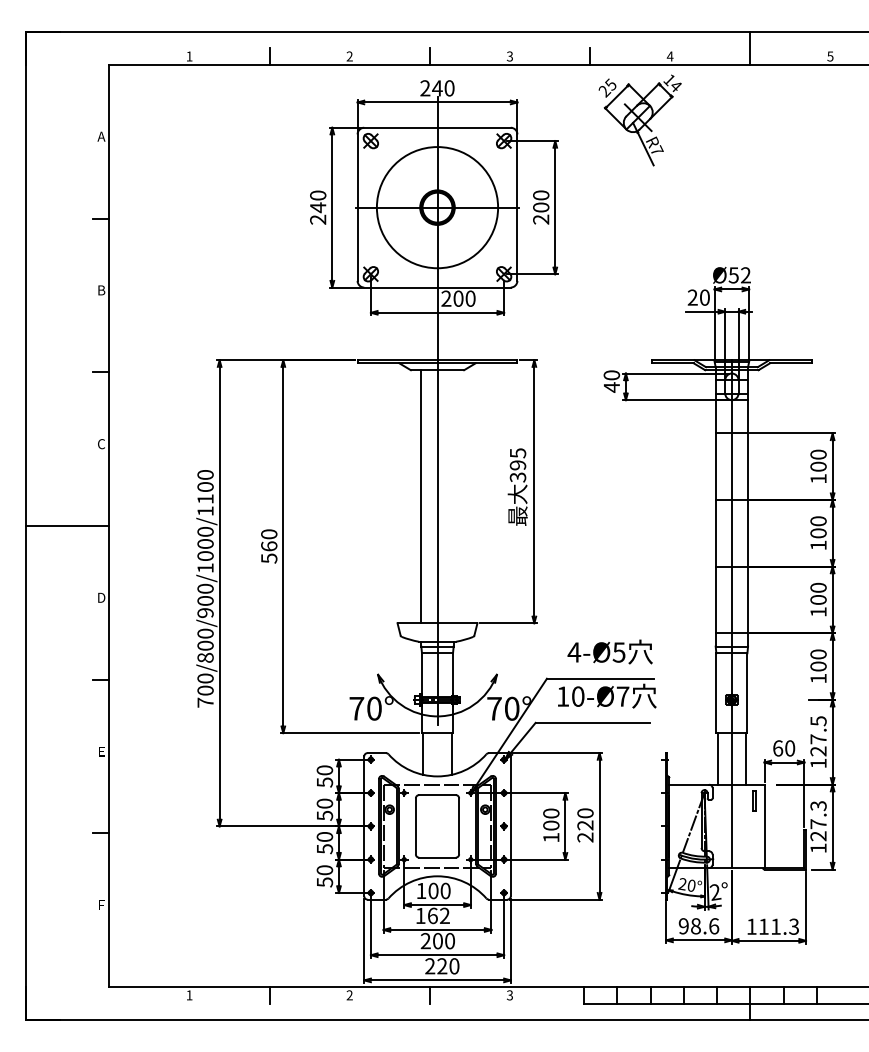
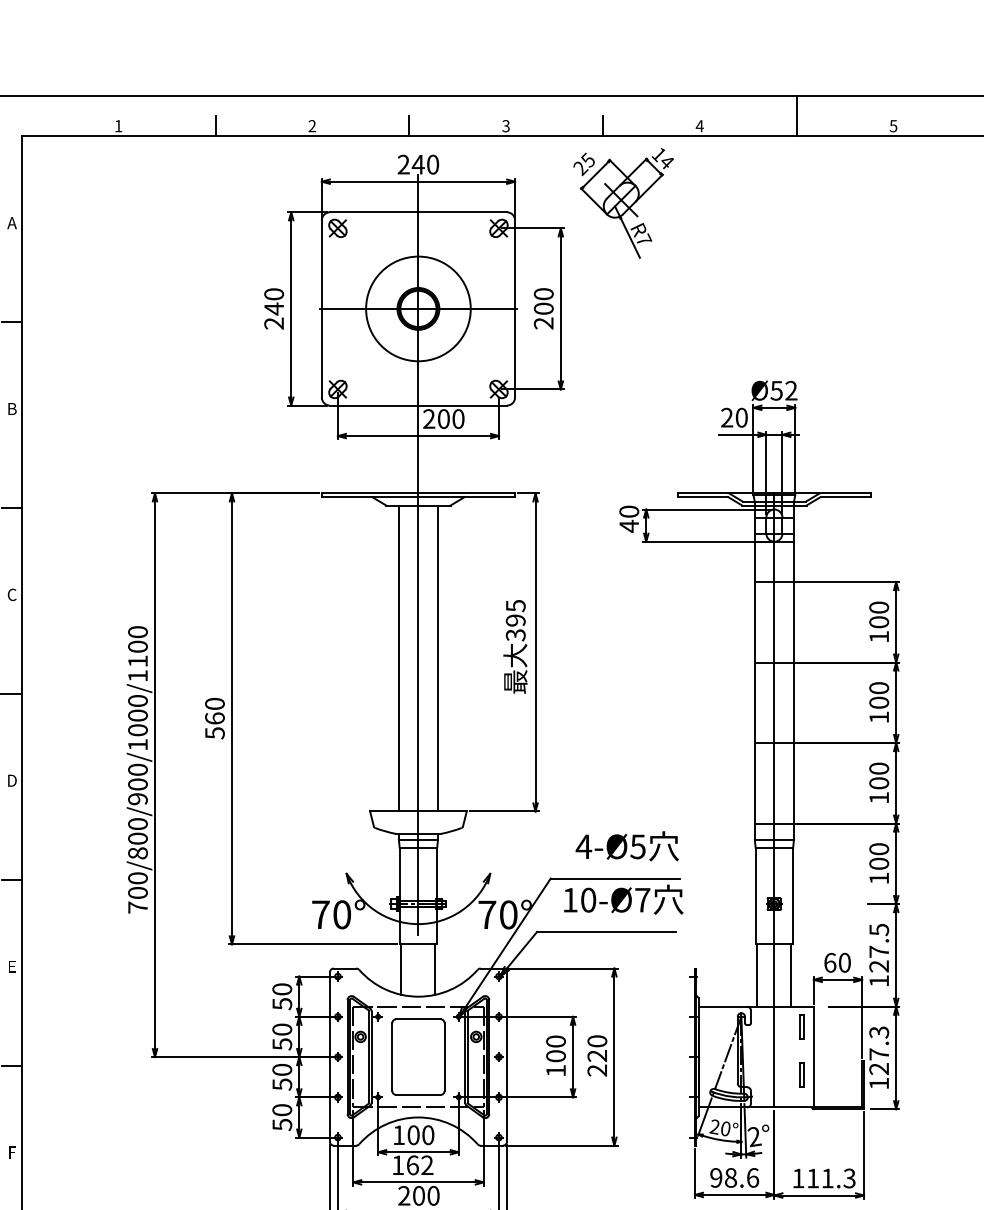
part: (639, 120) -> (622, 203), moved
circle: (437, 207) -> (418, 308), size x0.71
line: (453, 496) -> (437, 658), added
line: (753, 840) -> (800, 1074), added

